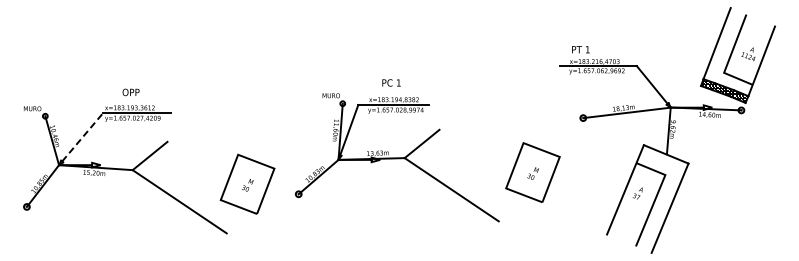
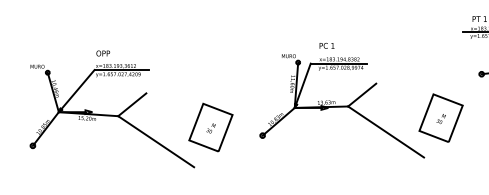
text: (130, 92) -> (102, 53), moved
line: (82, 137) -> (77, 89), dashed -> solid
part: (396, 157) -> (341, 106), moved

